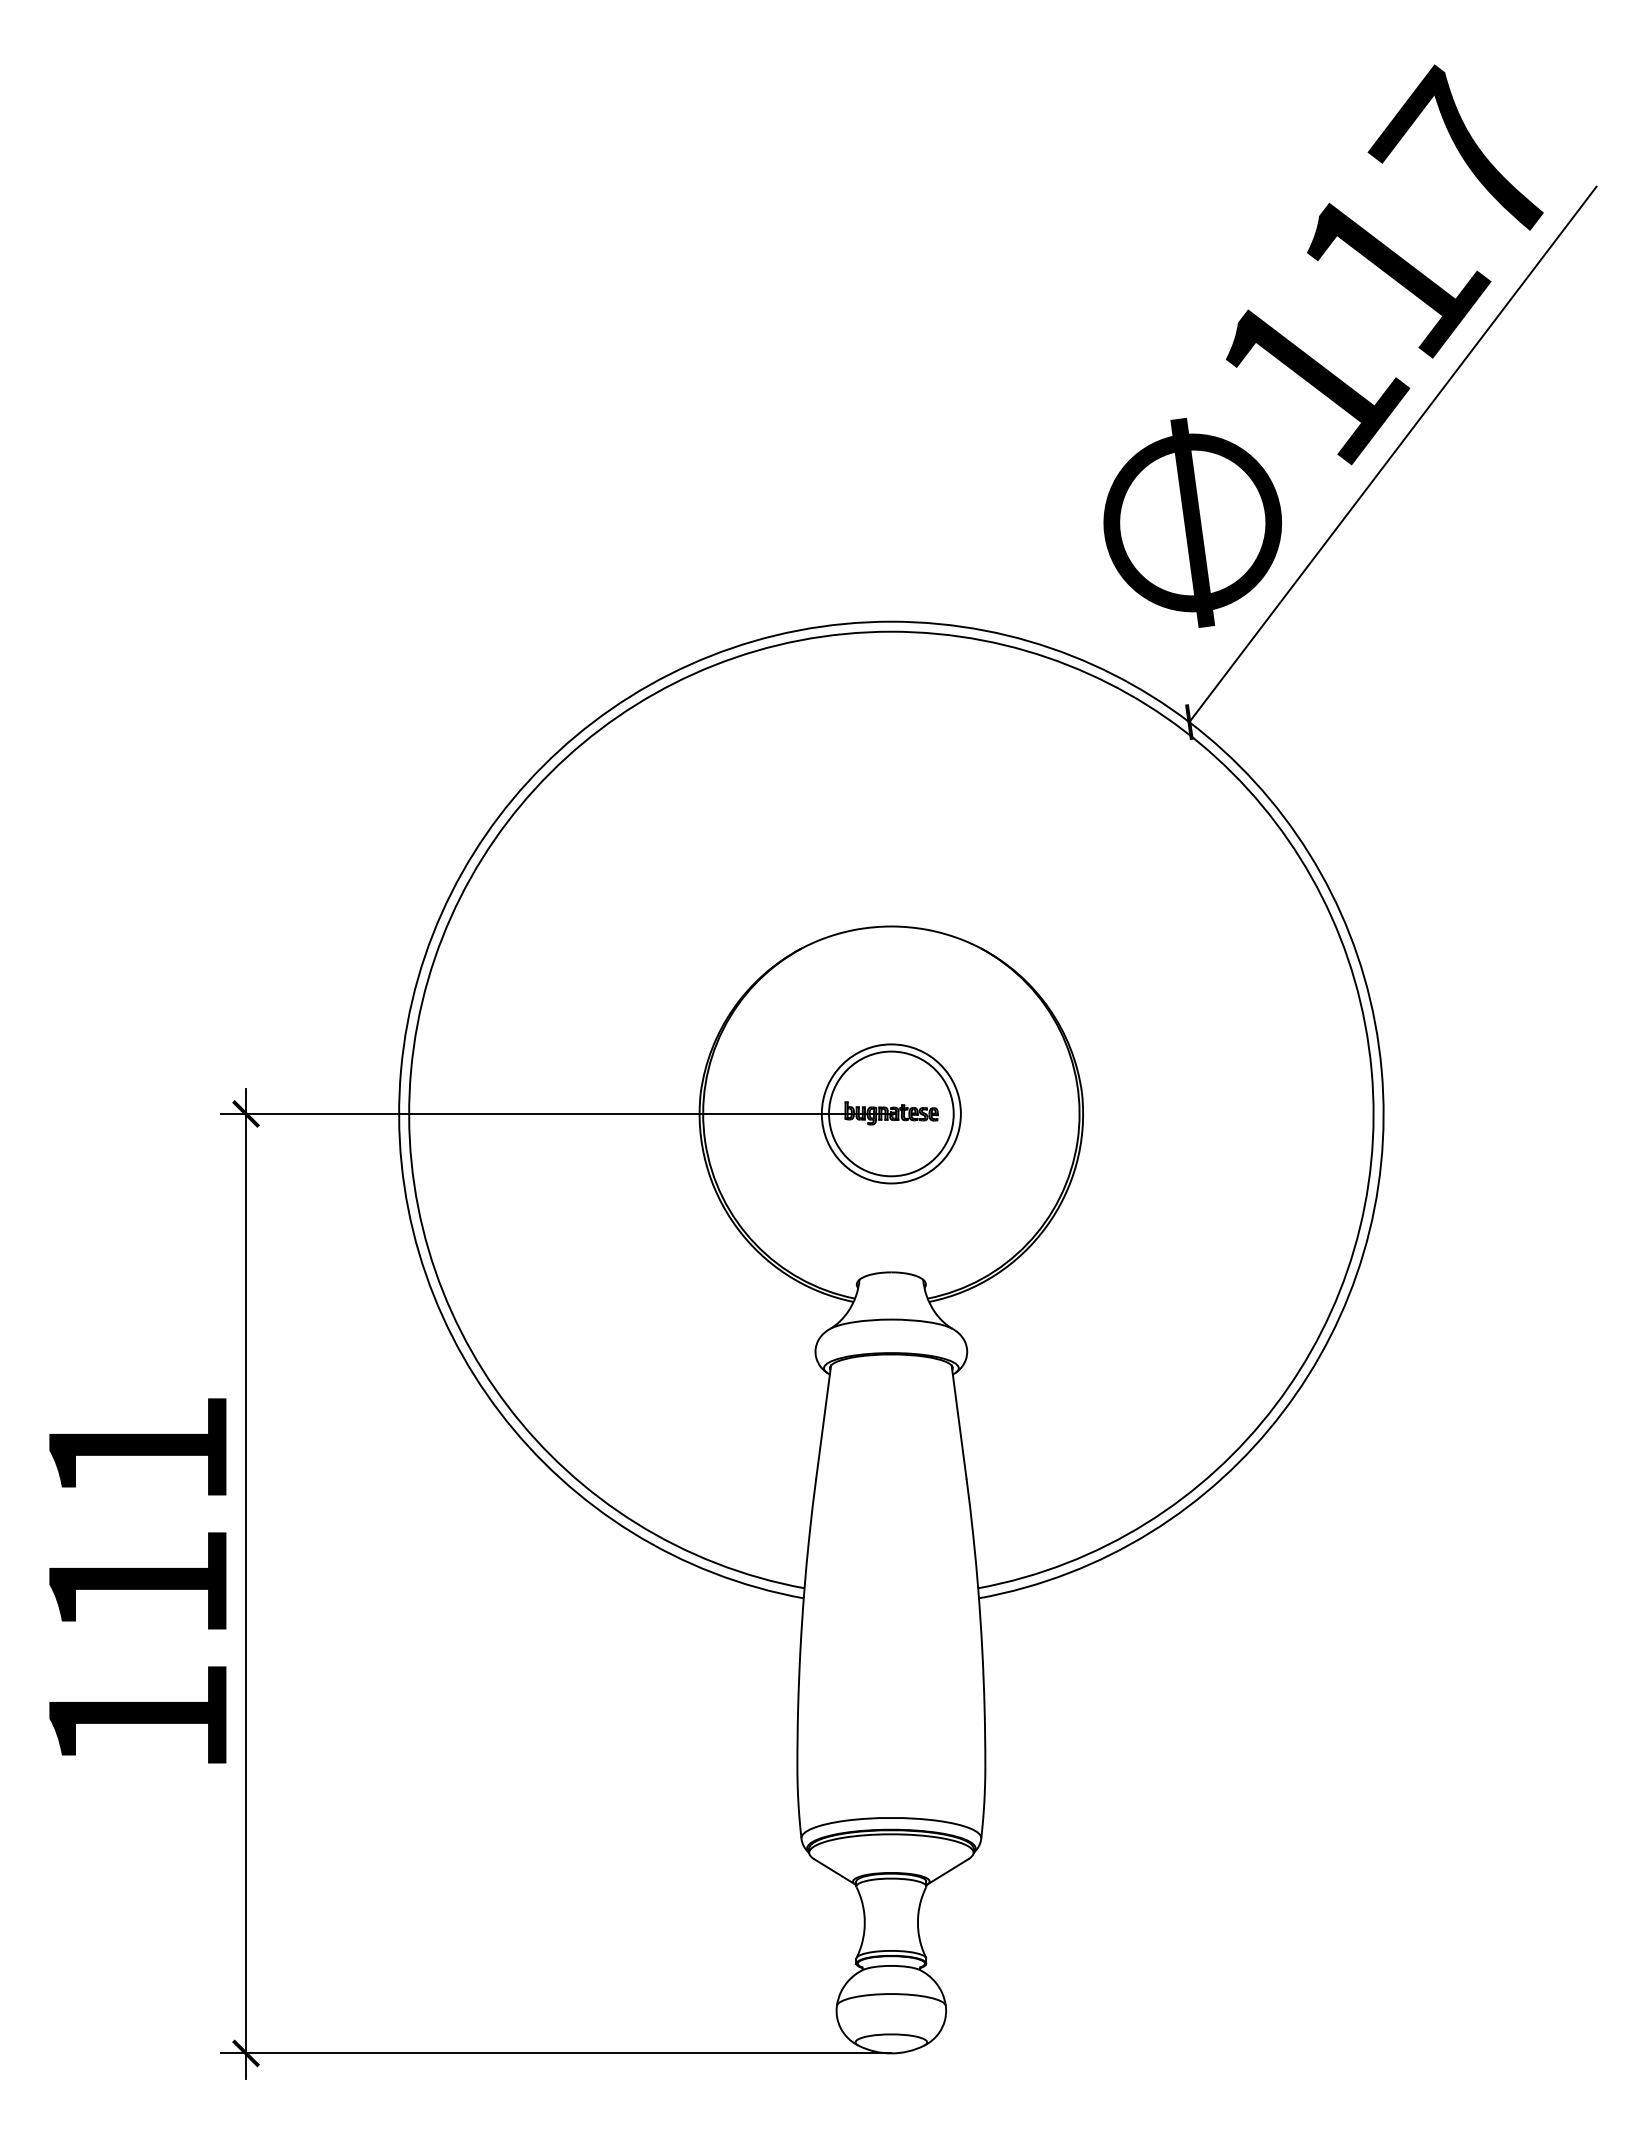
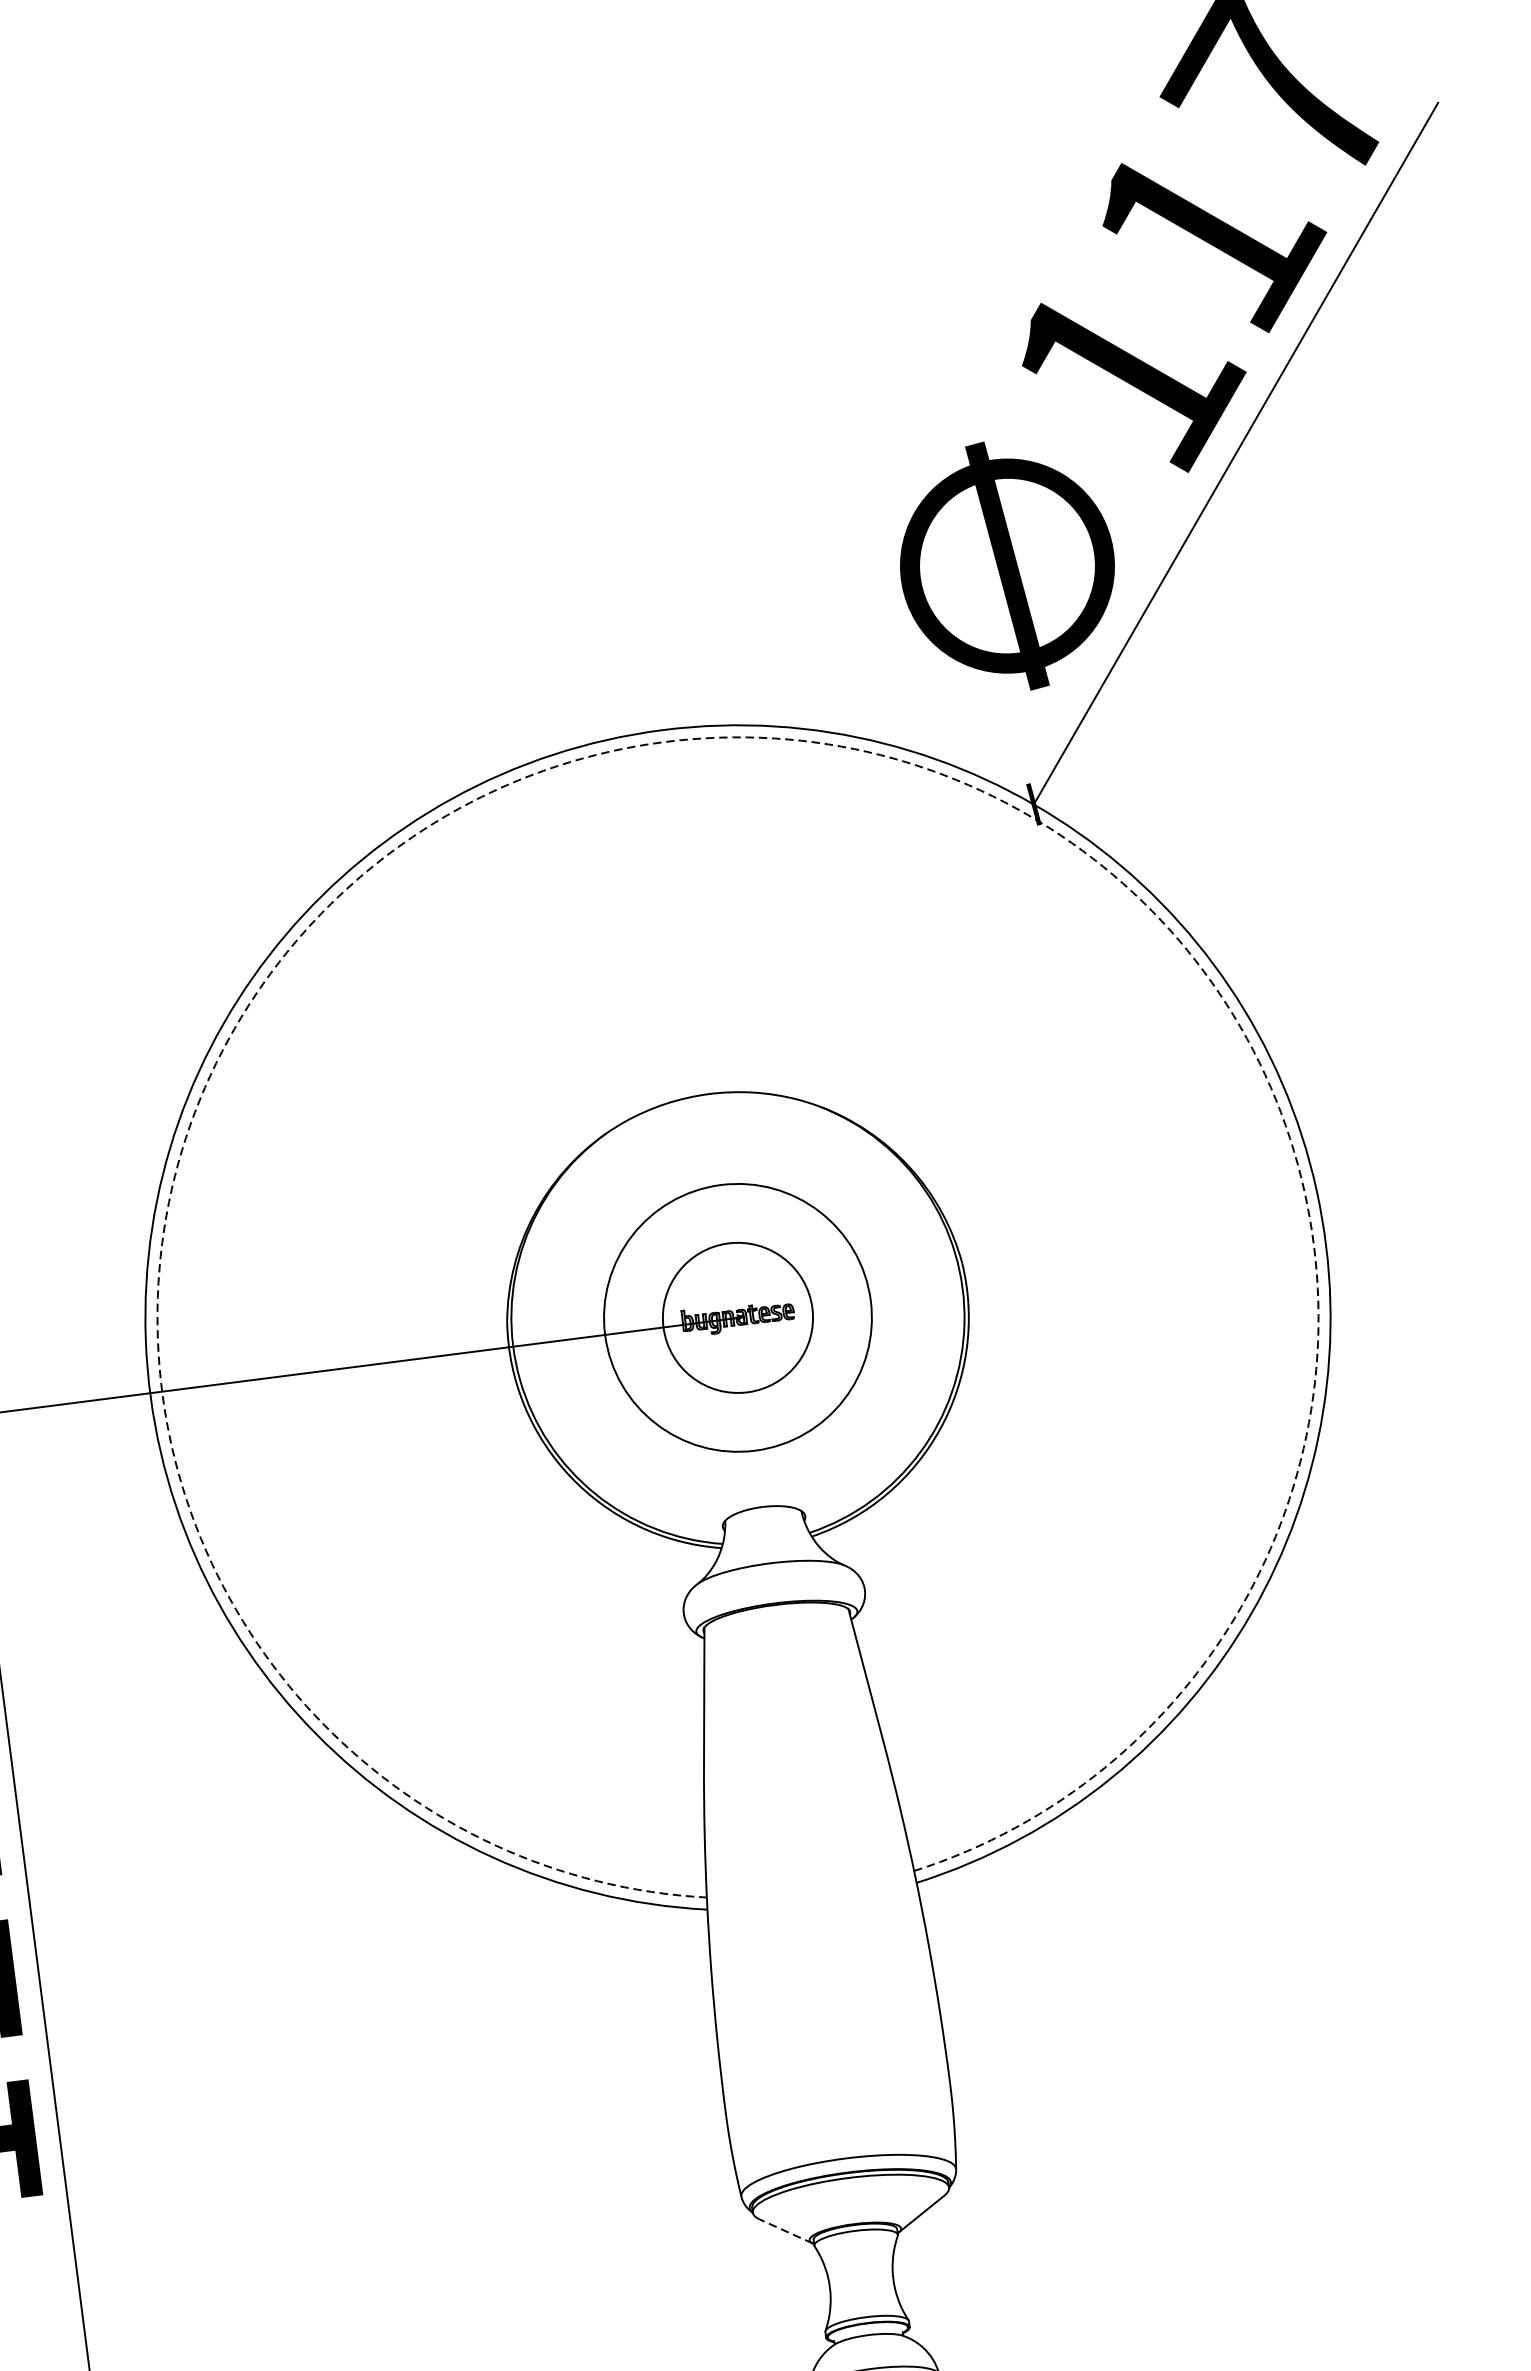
arc: (891, 631) -> (664, 741), solid -> dashed
circle: (890, 1113) -> (736, 1317), size x1.6
line: (834, 1871) -> (785, 2231), solid -> dashed

